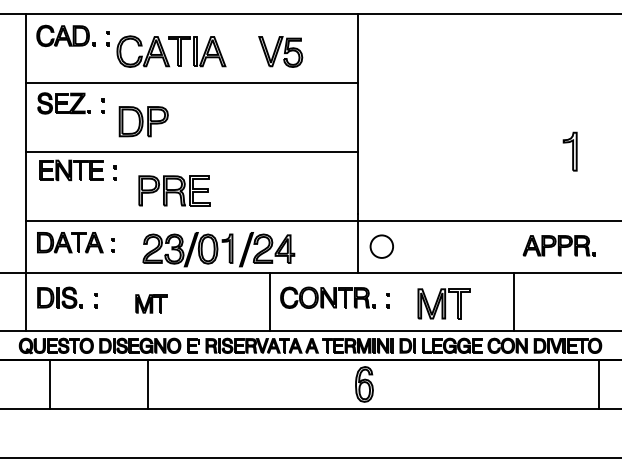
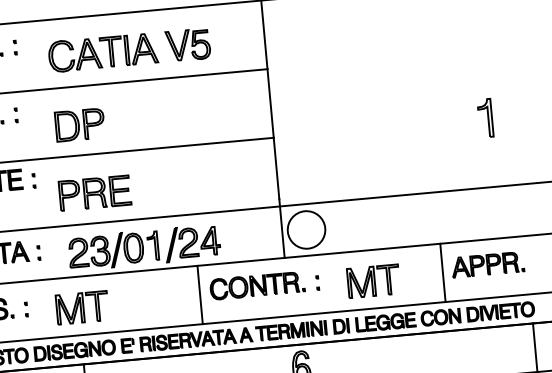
part: (171, 51) -> (103, 52), moved
part: (143, 121) -> (79, 124), moved
part: (558, 245) -> (487, 264), moved
circle: (381, 246) -> (306, 229), size x1.67
part: (151, 303) -> (82, 307), size x1.67

